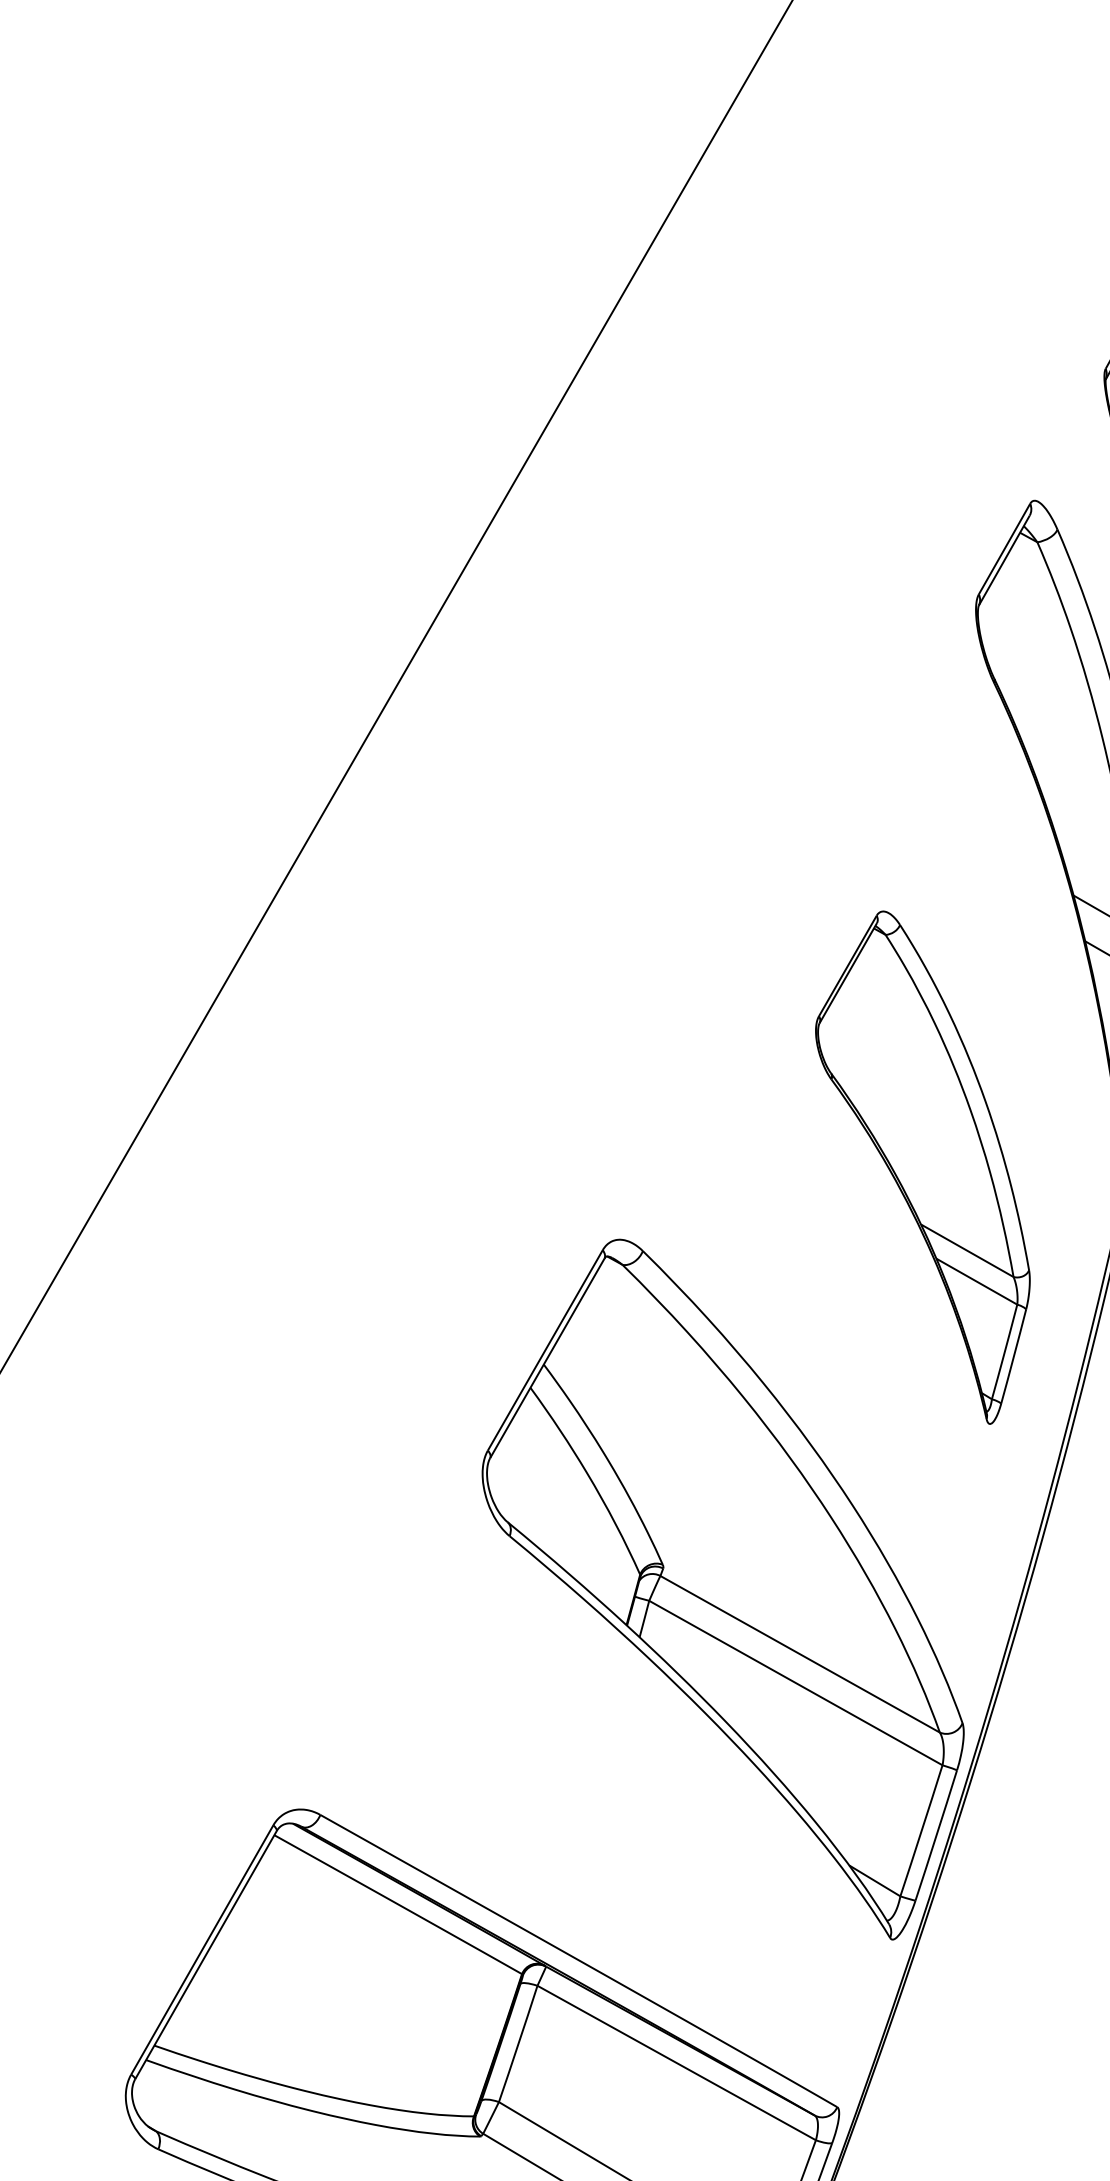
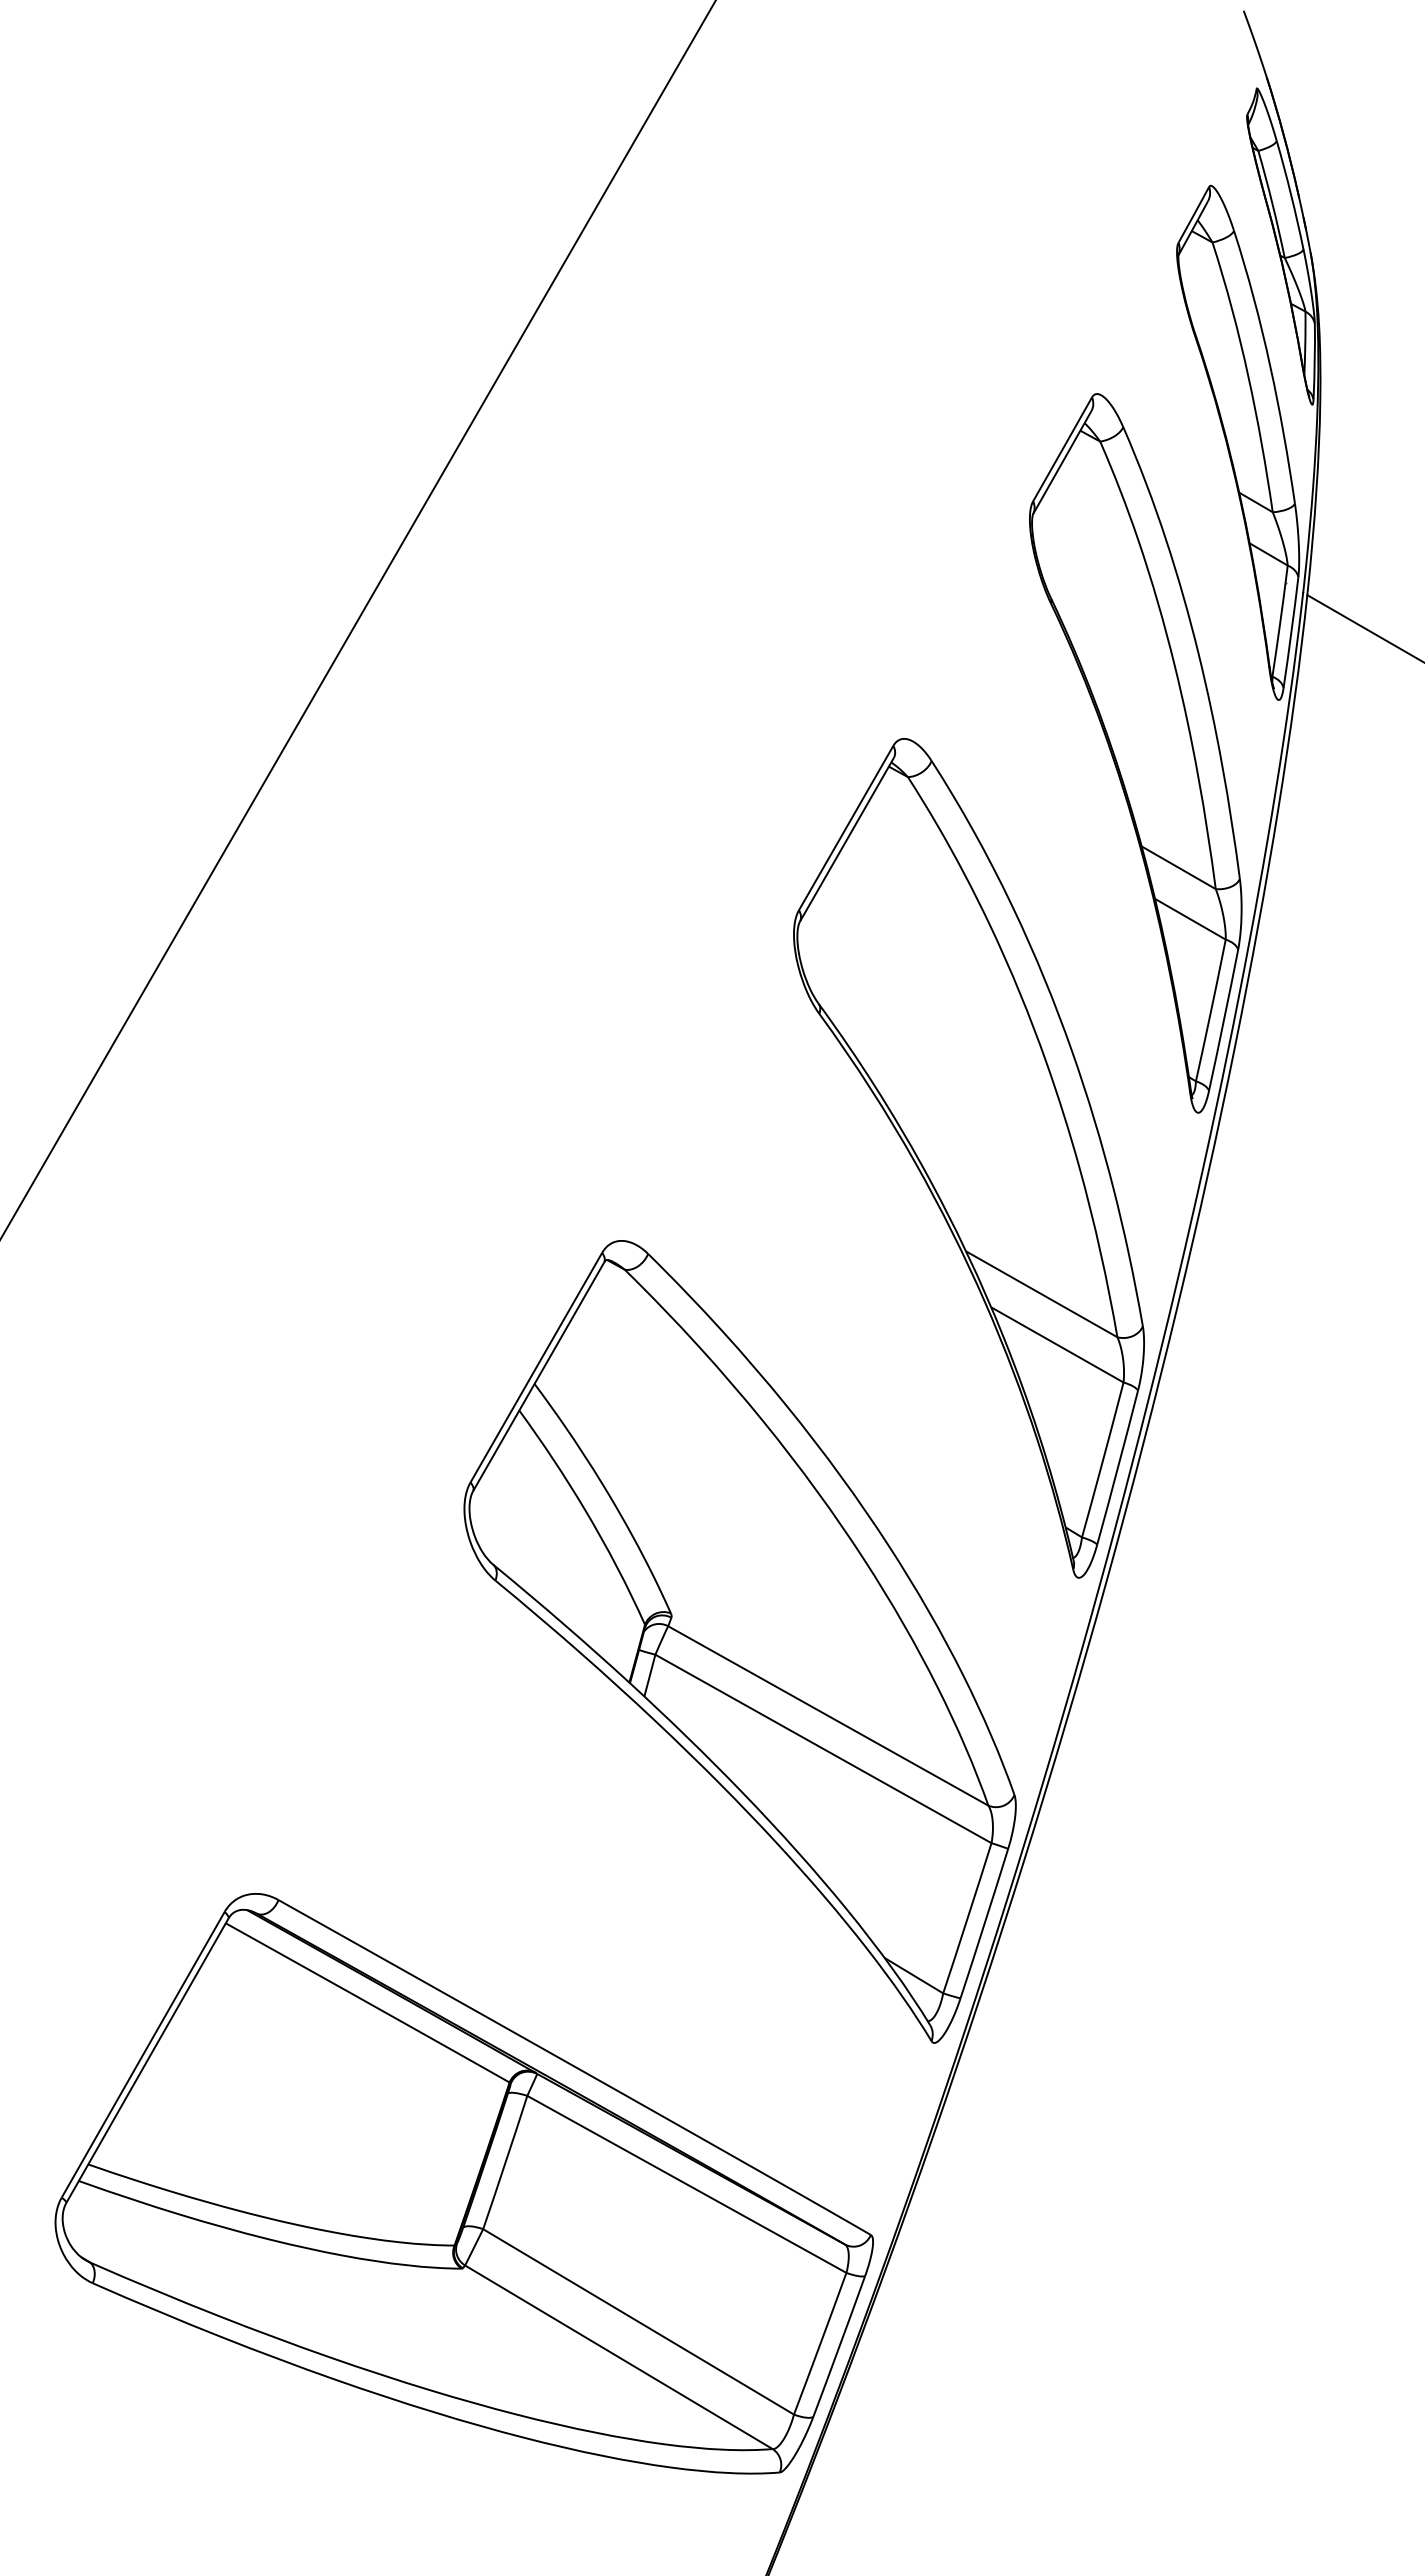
part: (922, 1167) -> (968, 1158), size x1.43

